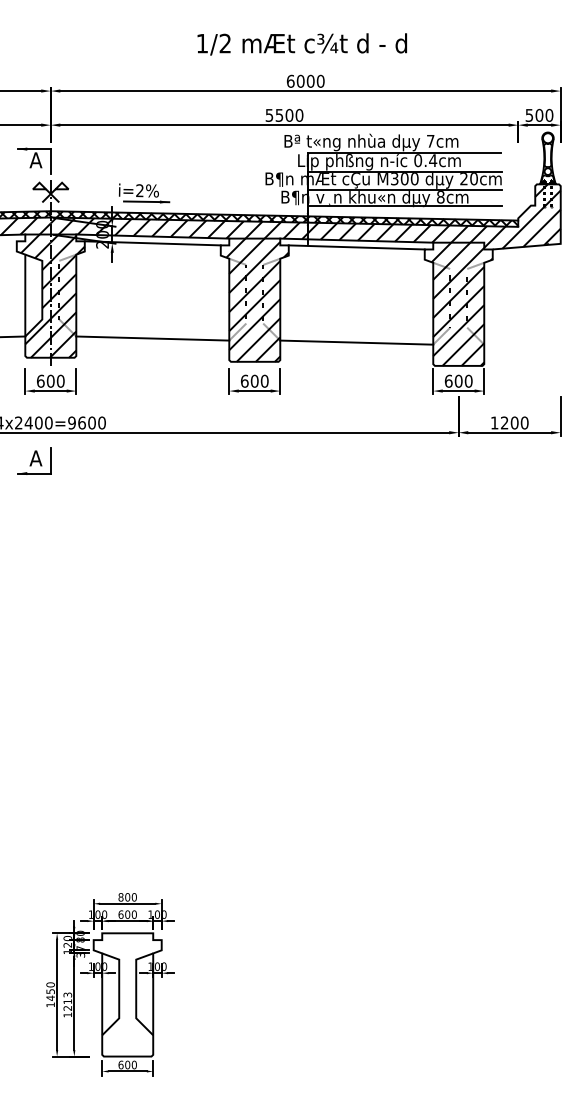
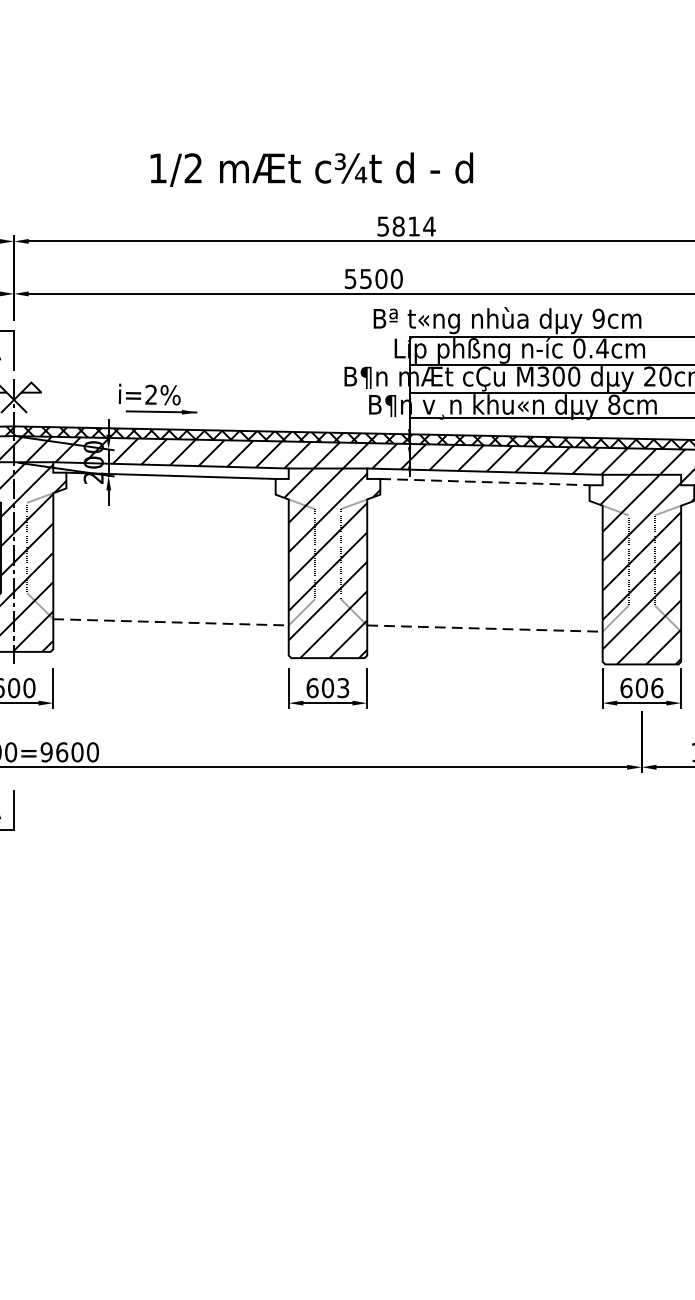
text: (301, 44) -> (310, 169), moved
text: (305, 80) -> (406, 225), 6000 -> 5814
text: (430, 140) -> (598, 317), 7cm -> 9cm
line: (357, 247) -> (486, 482), solid -> dashed
line: (152, 338) -> (170, 622), solid -> dashed
line: (356, 342) -> (484, 628), solid -> dashed
text: (264, 380) -> (342, 686), 600 -> 603
text: (468, 380) -> (656, 686), 600 -> 606

